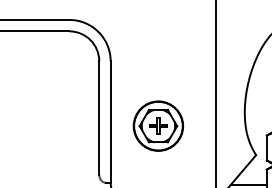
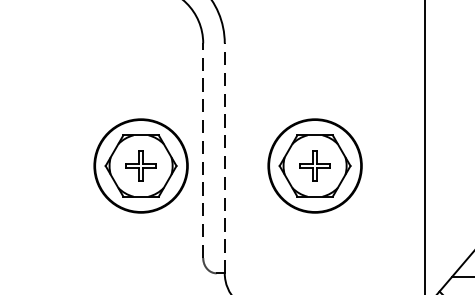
line: (99, 118) -> (203, 151), solid -> dashed
line: (110, 122) -> (224, 159), solid -> dashed
part: (65, 125) -> (139, 164), added

